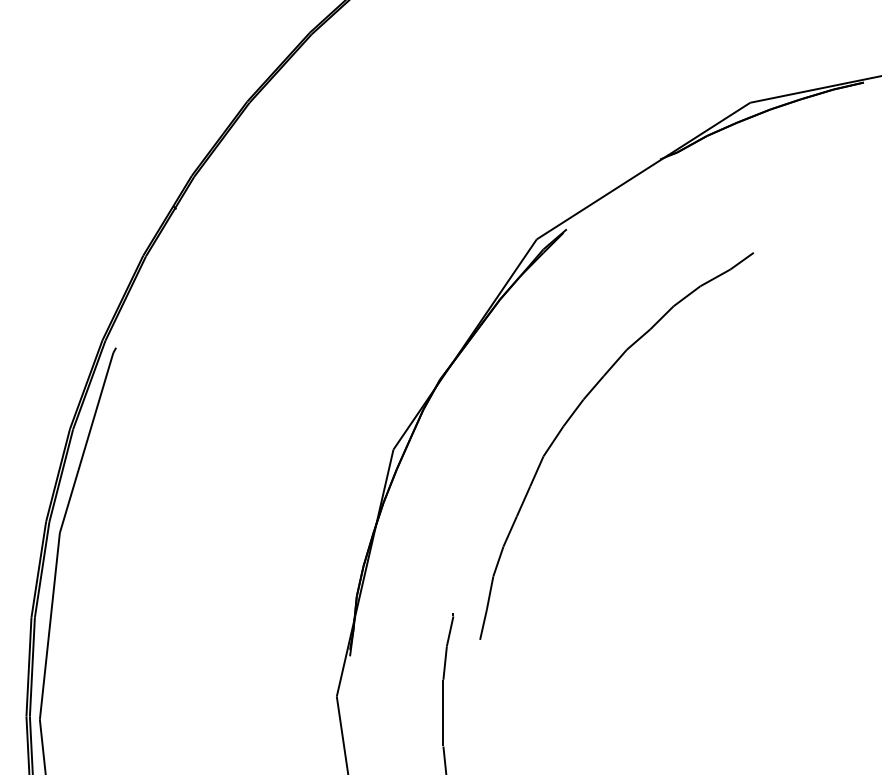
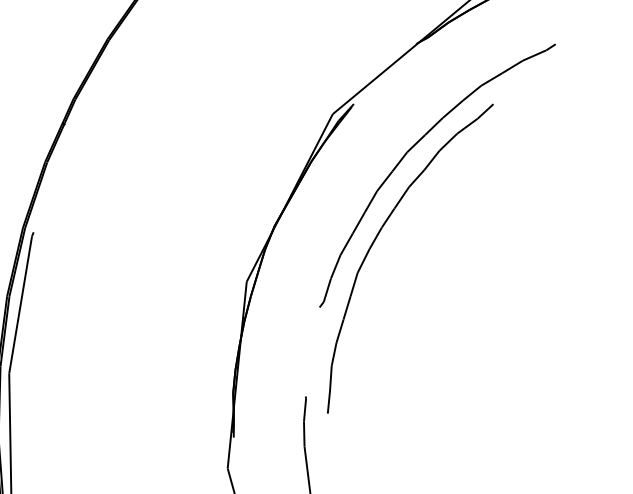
part: (639, 297) -> (413, 147), added

